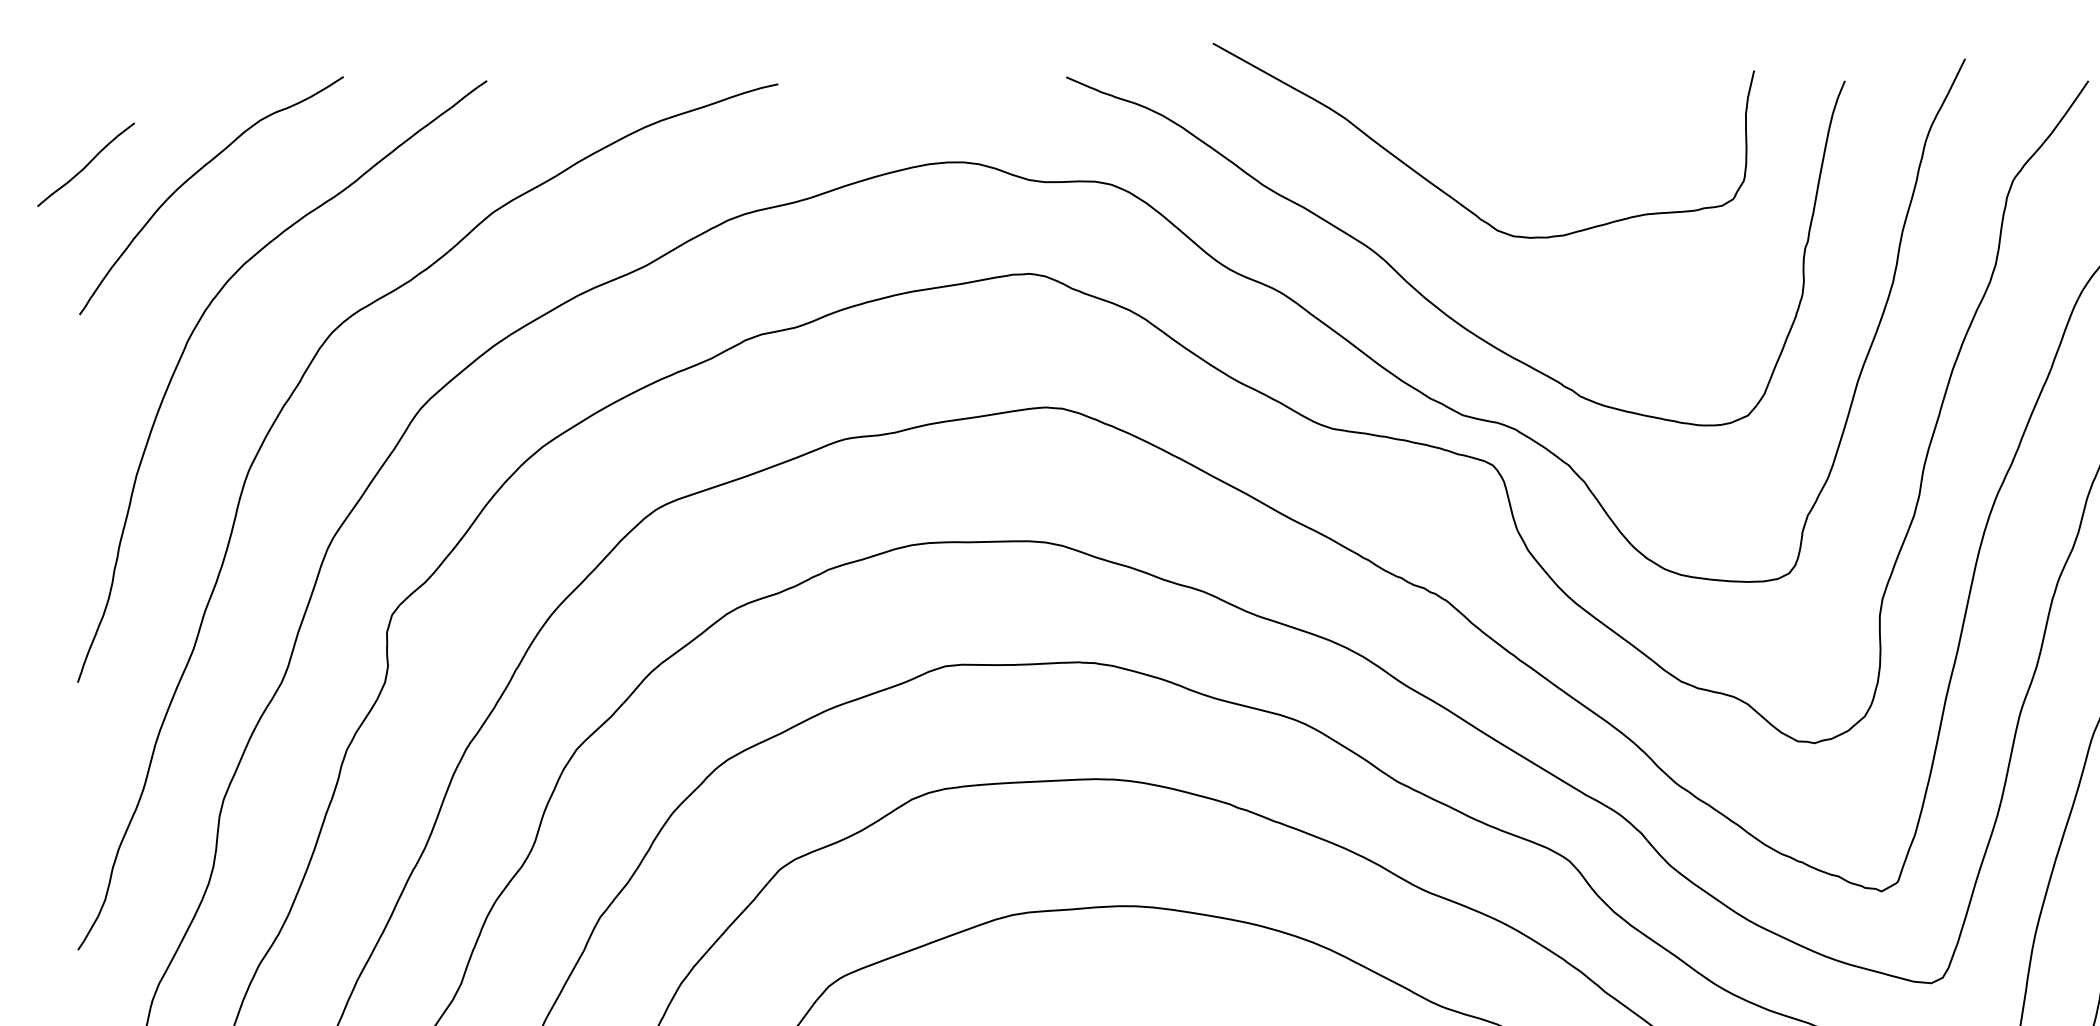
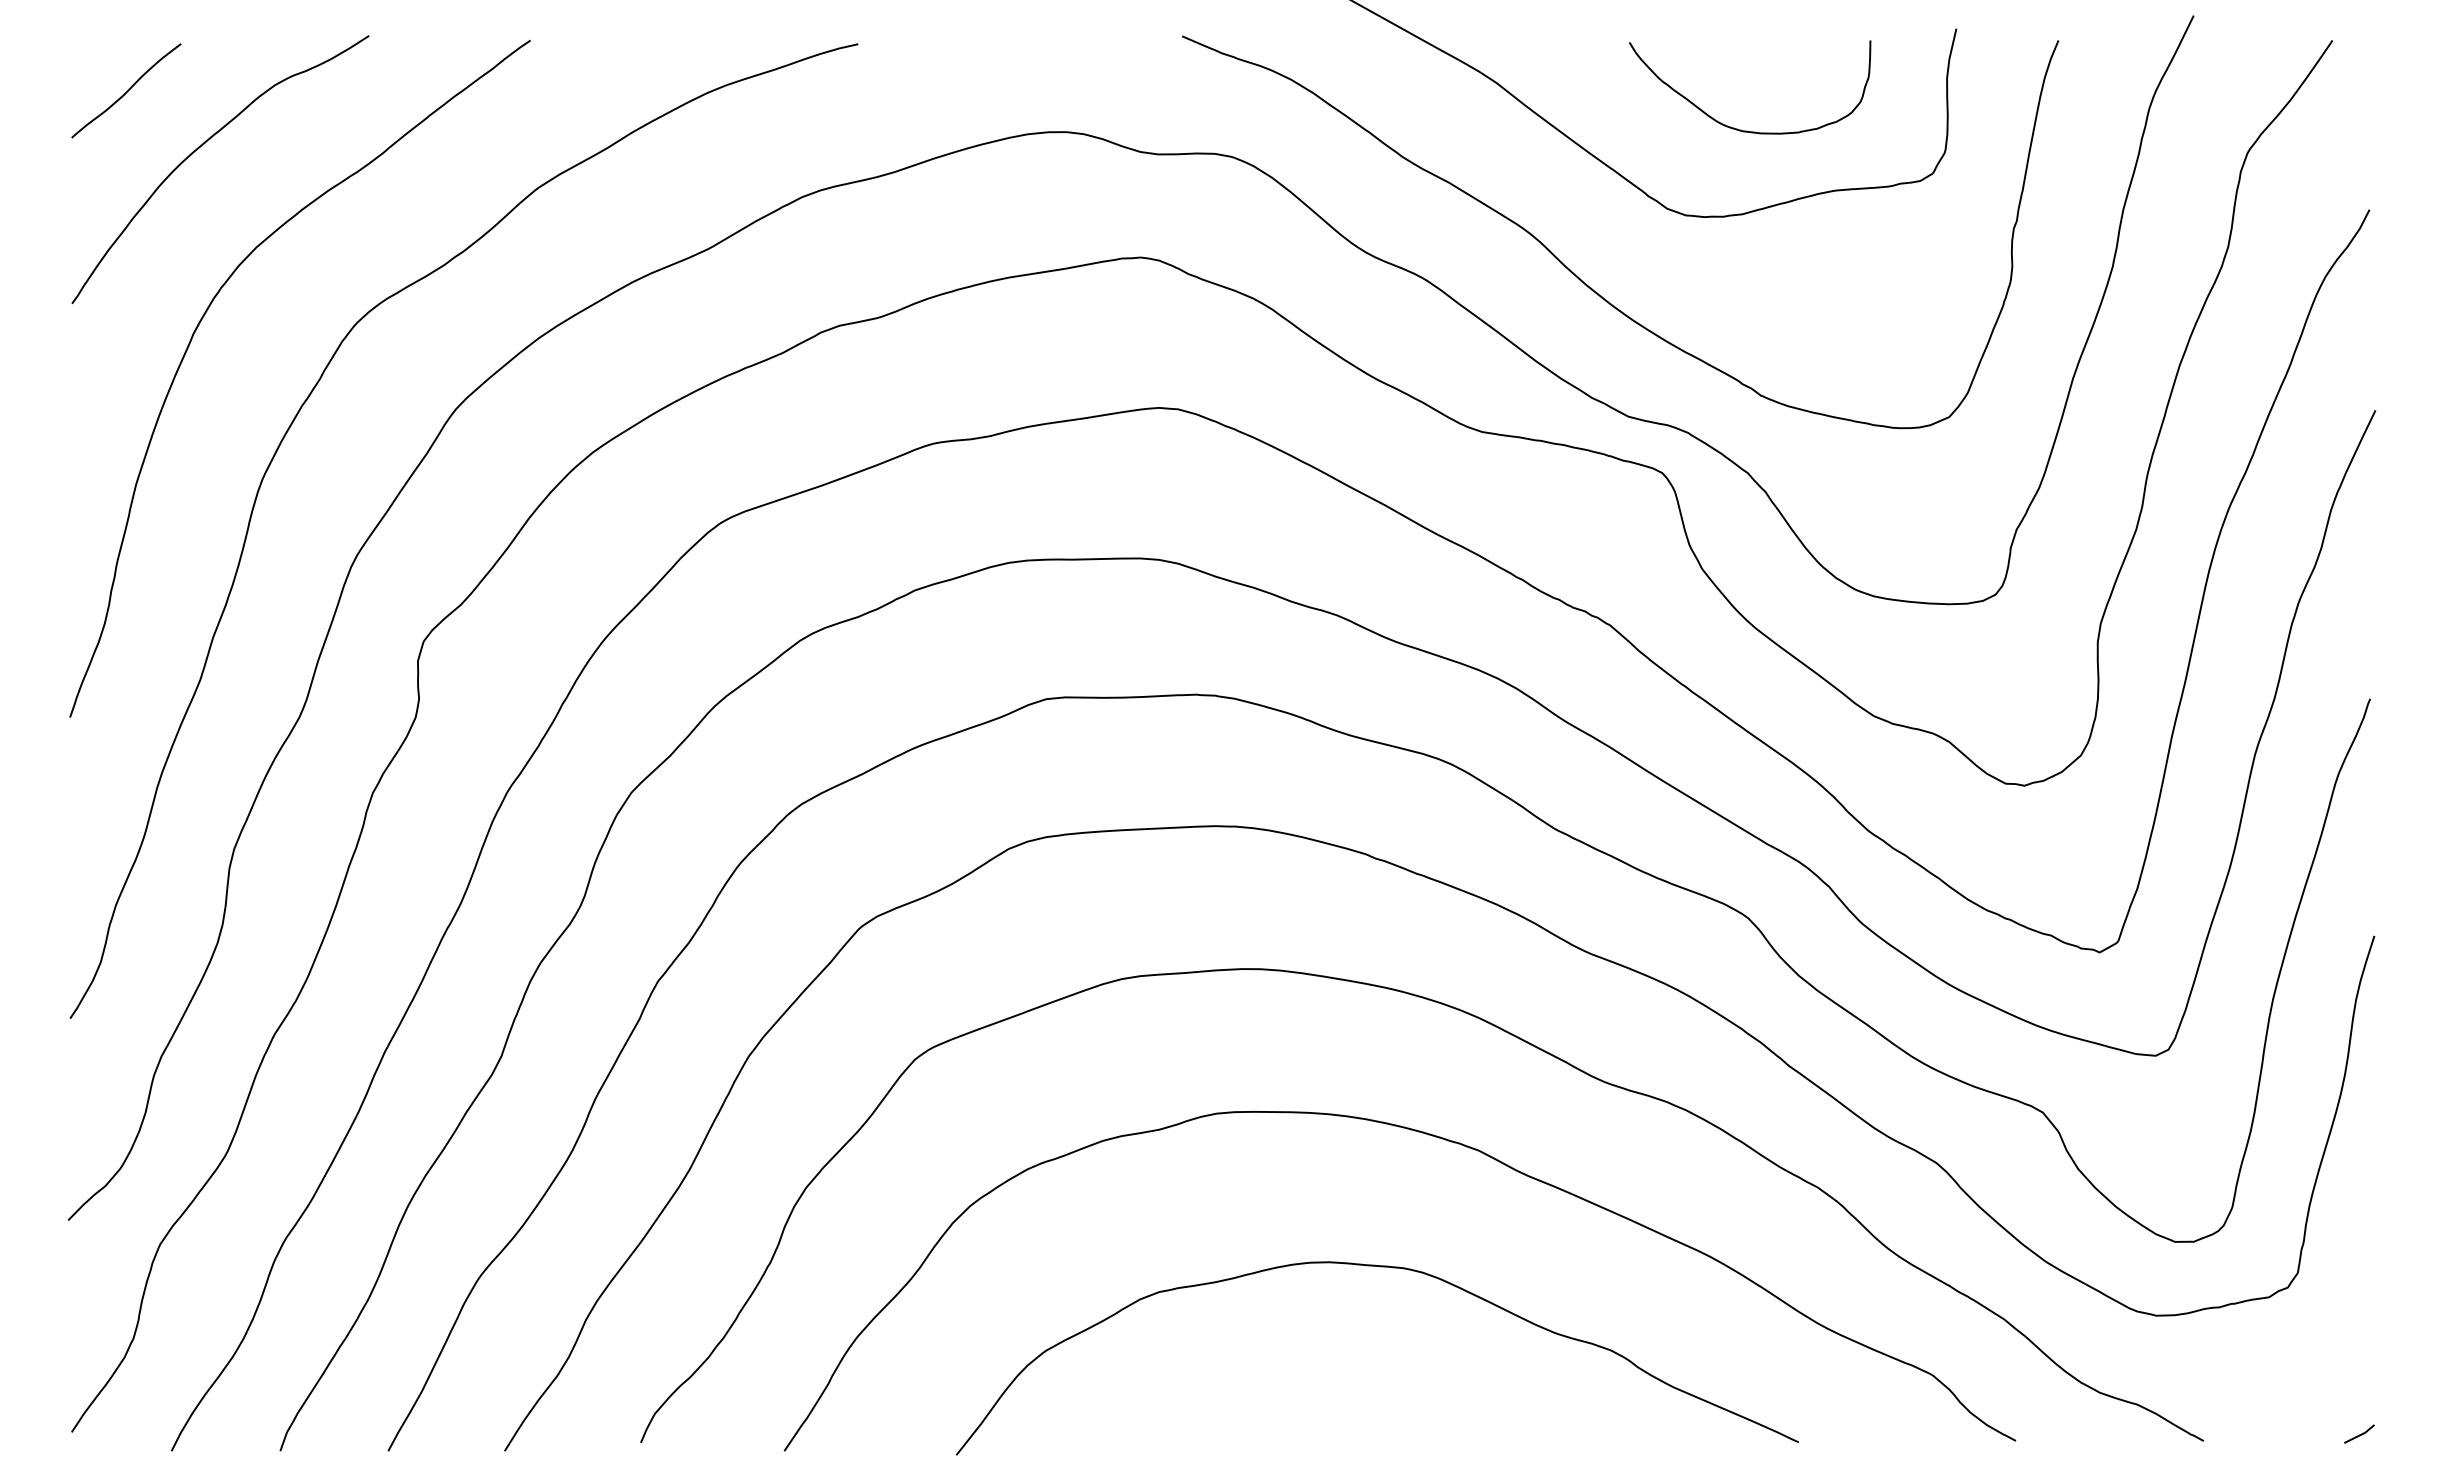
curve: (1559, 159) -> (1737, 128), added
curve: (87, 164) -> (127, 90), moved

